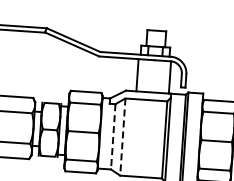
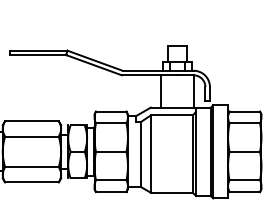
line: (113, 136) -> (141, 154), dashed -> solid
line: (122, 137) -> (150, 154), dashed -> solid

